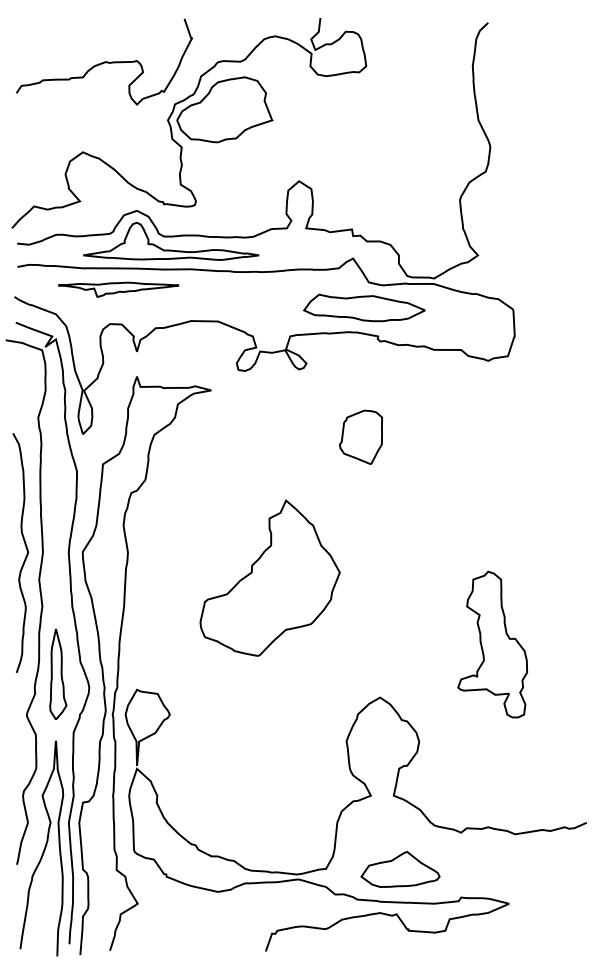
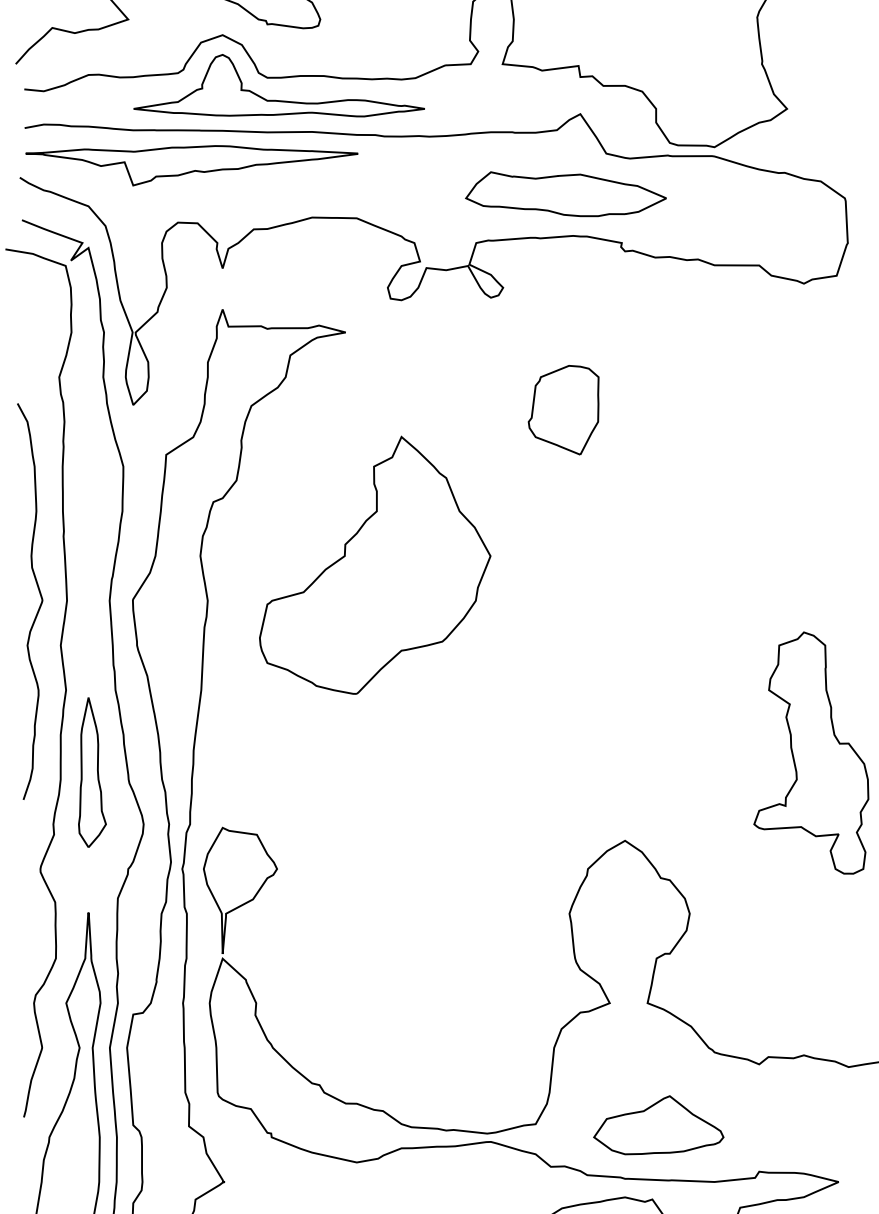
part: (118, 289) -> (192, 165), size x1.67
part: (364, 307) -> (566, 193), moved
part: (360, 436) -> (562, 408), moved
part: (269, 577) -> (374, 564), moved
part: (58, 673) -> (92, 771), moved

